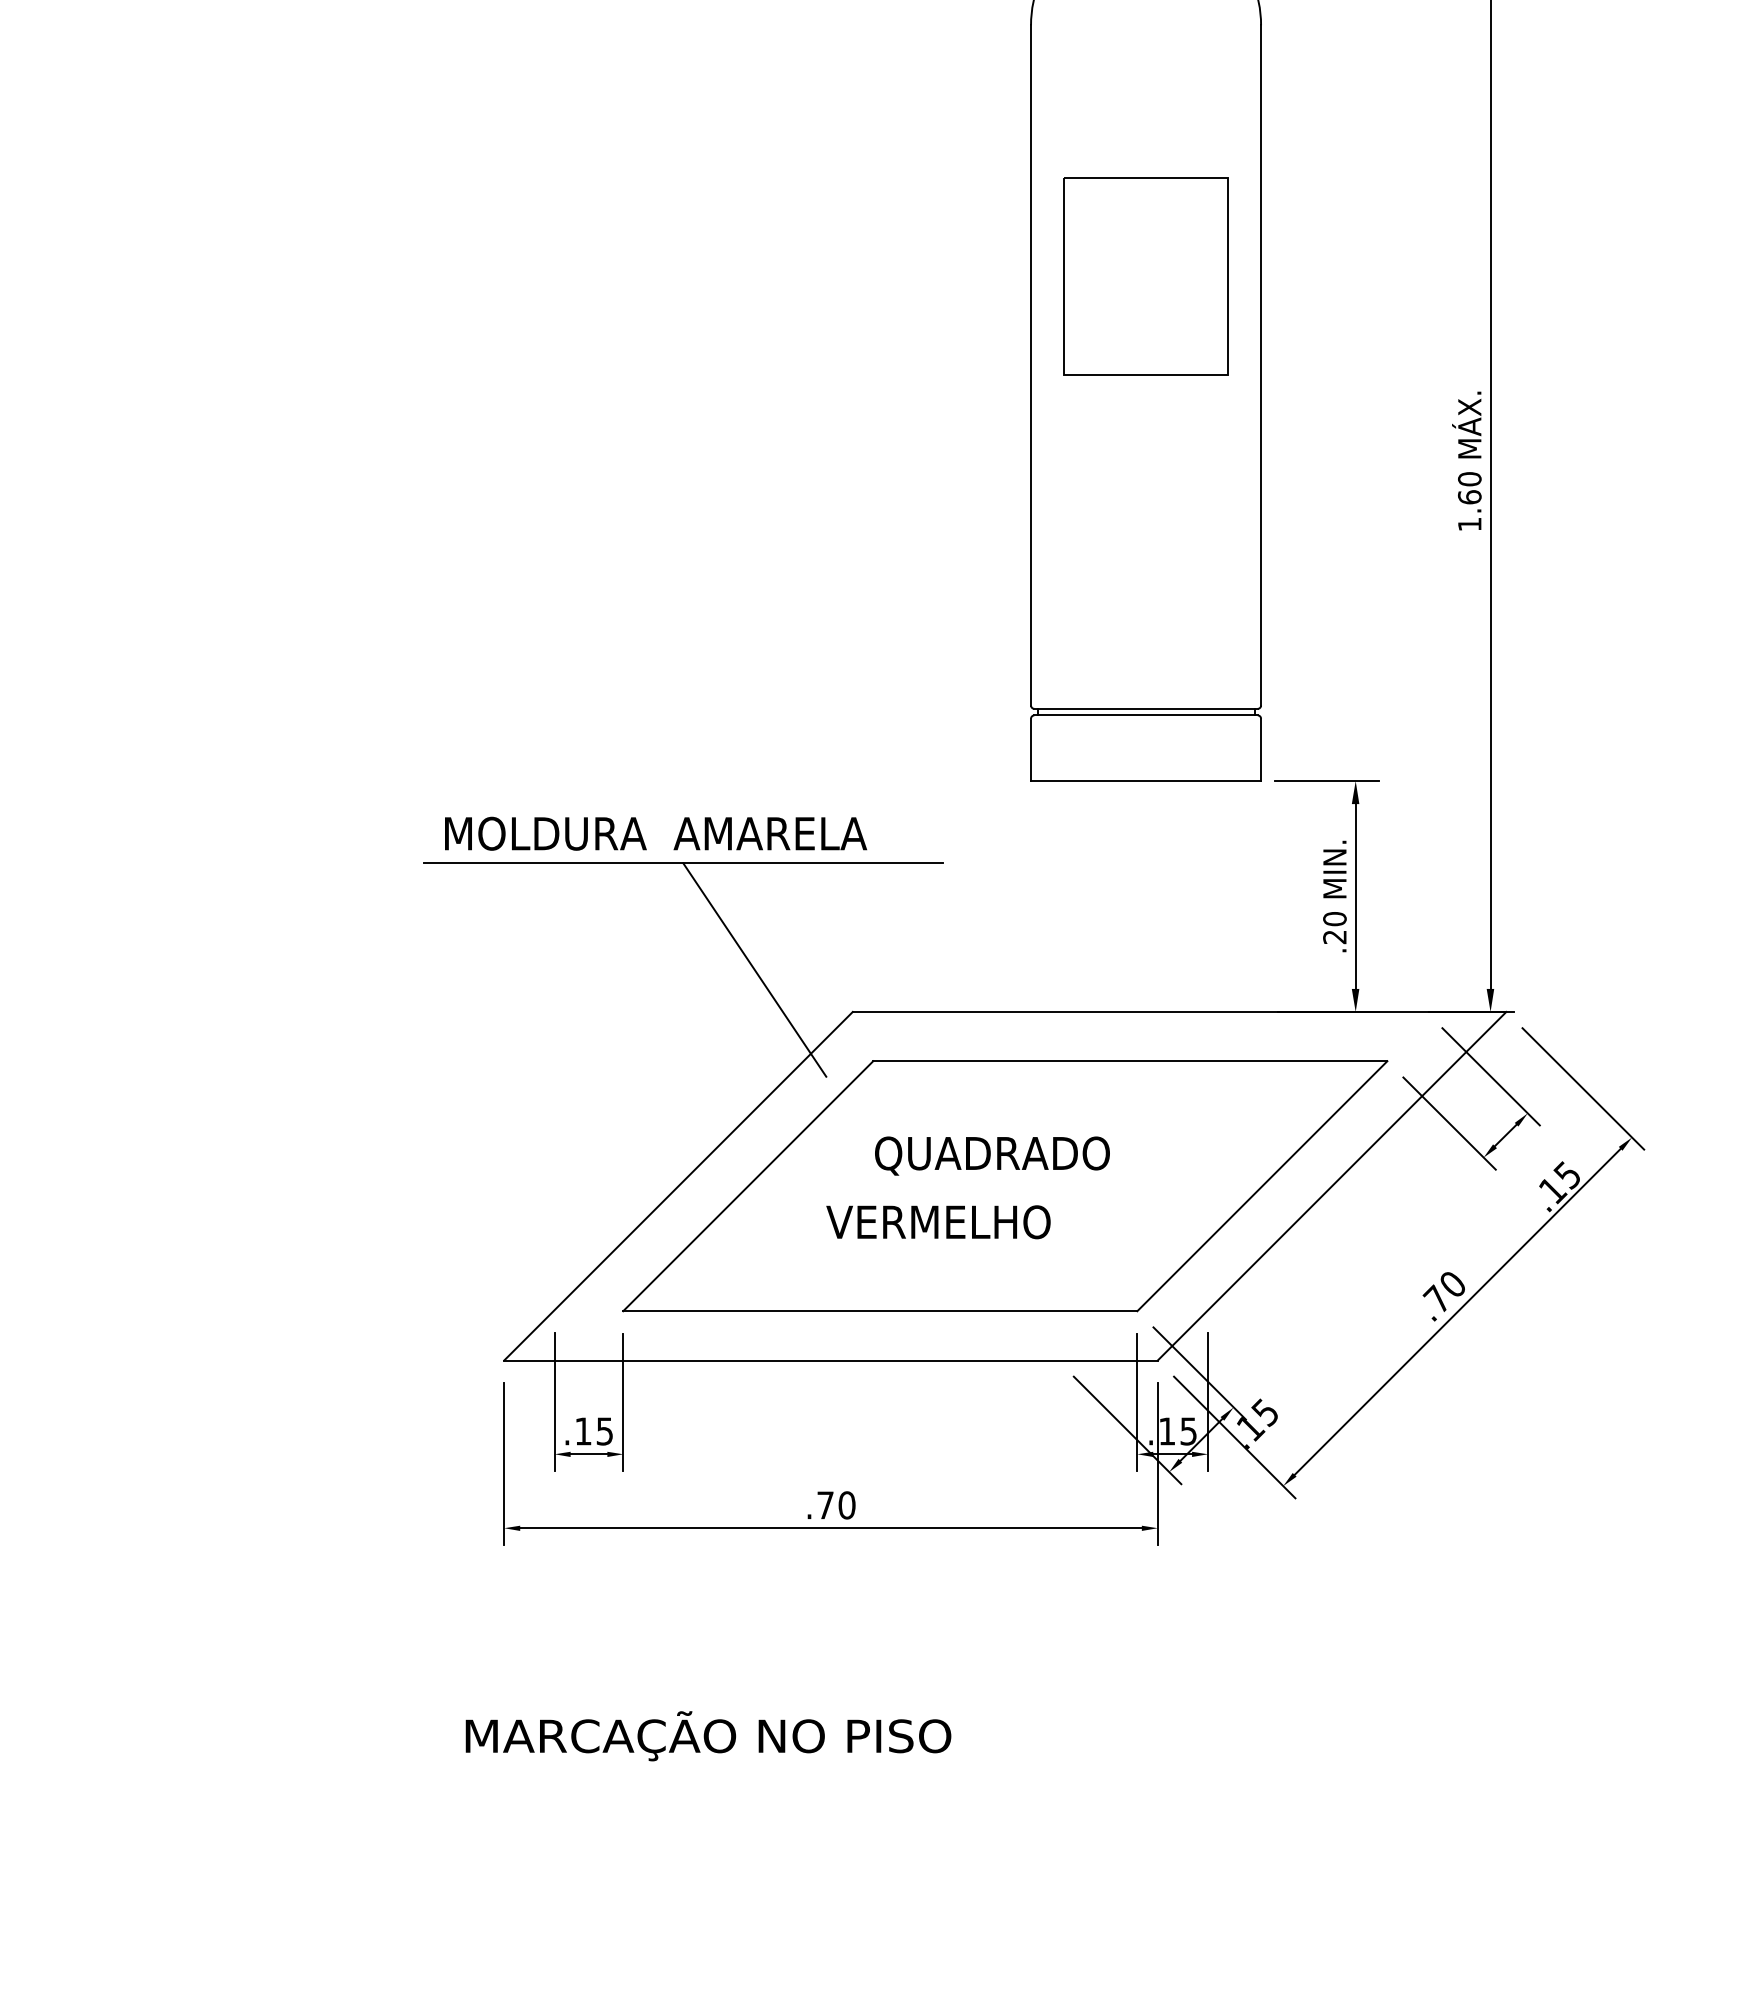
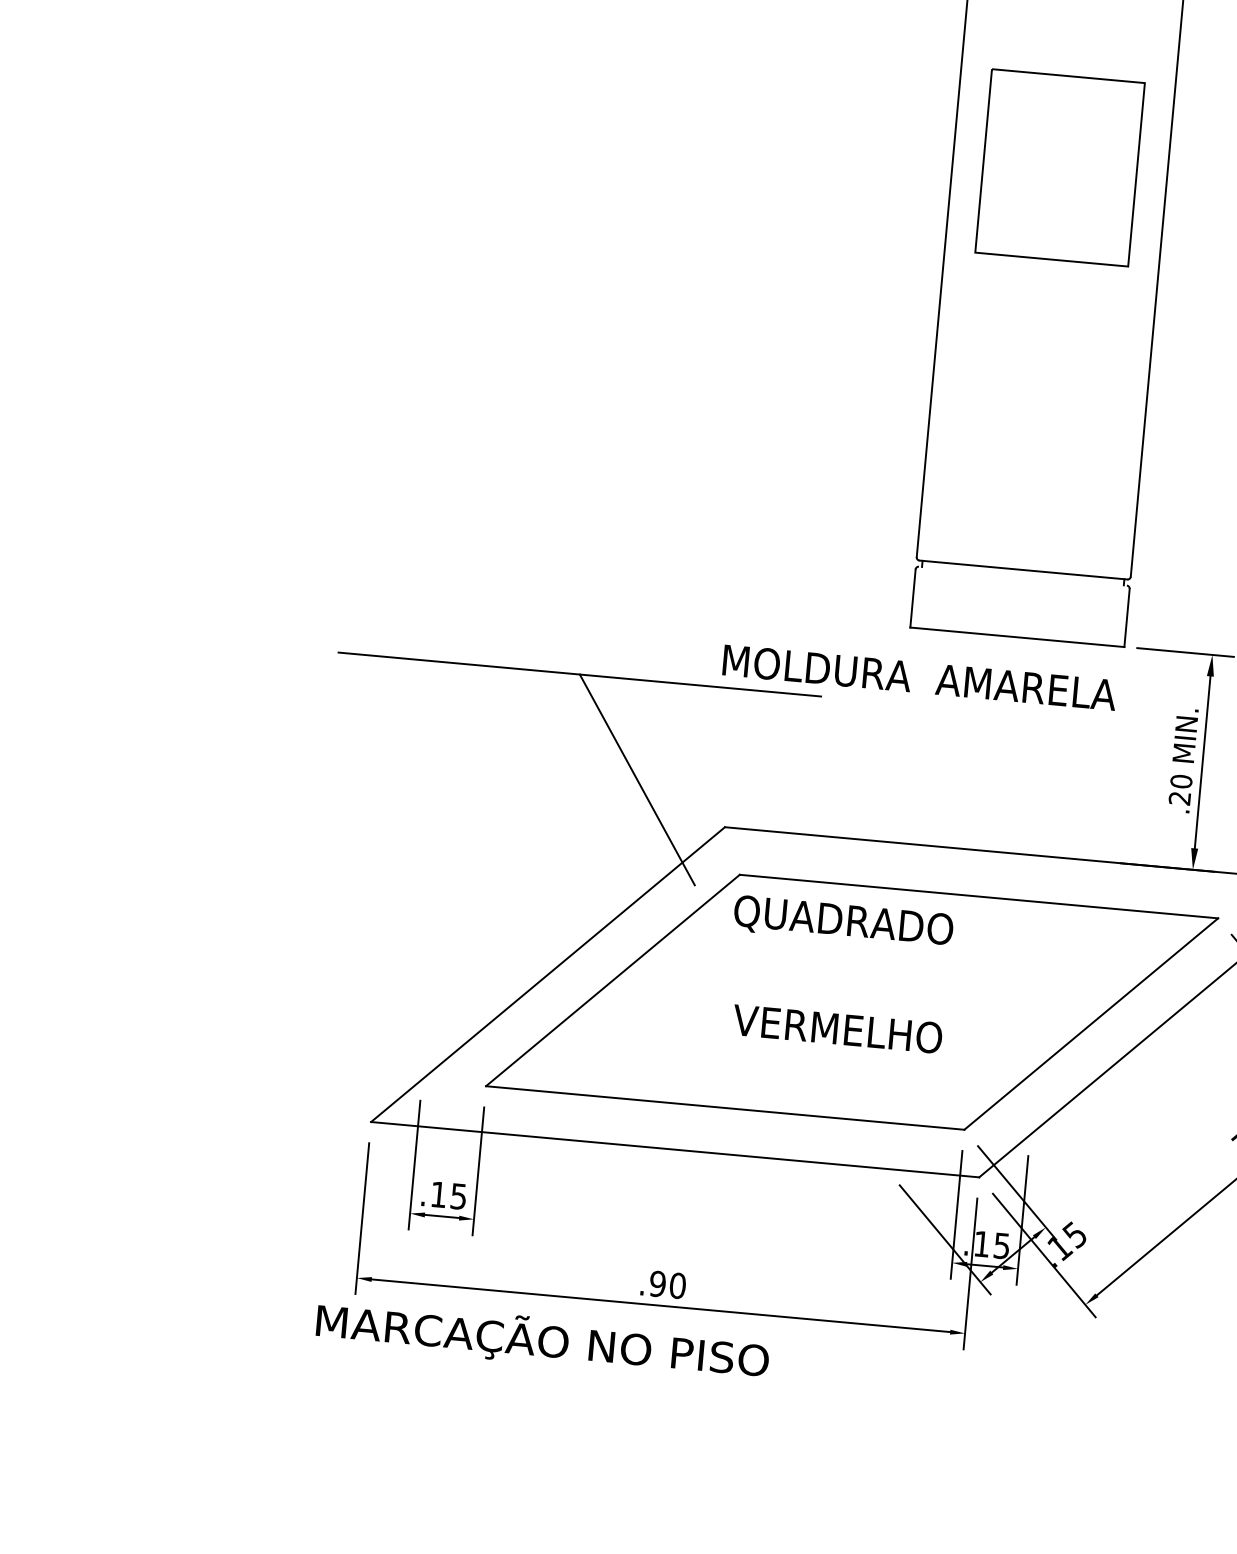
line: (1145, 715) -> (1022, 576), removed
text: (656, 833) -> (920, 677), moved
text: (992, 1155) -> (843, 922), moved
text: (938, 1222) -> (837, 1029), moved
text: (825, 1505) -> (657, 1284), .70 -> .90
text: (708, 1736) -> (542, 1341), moved

